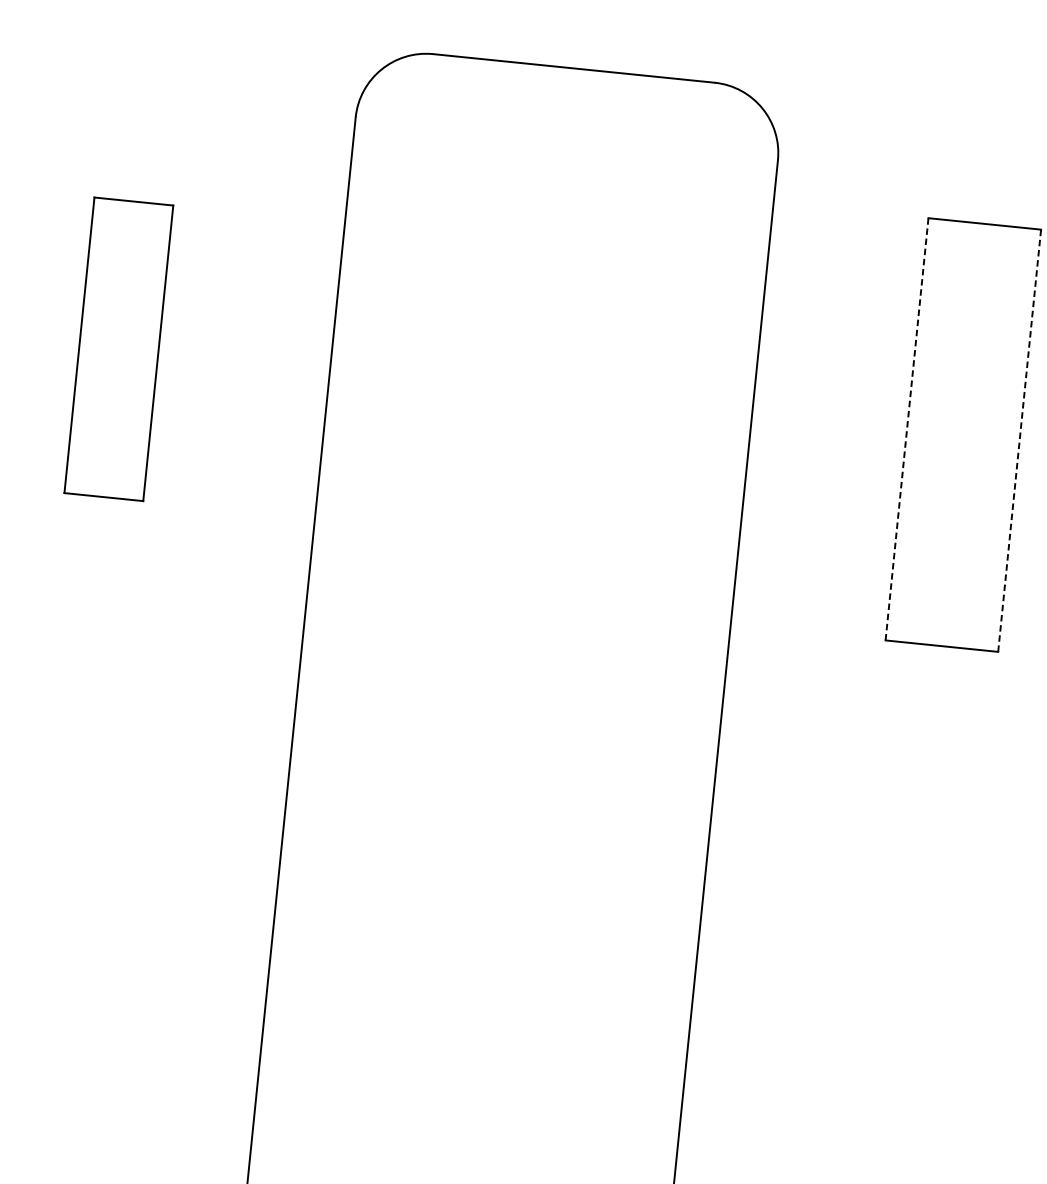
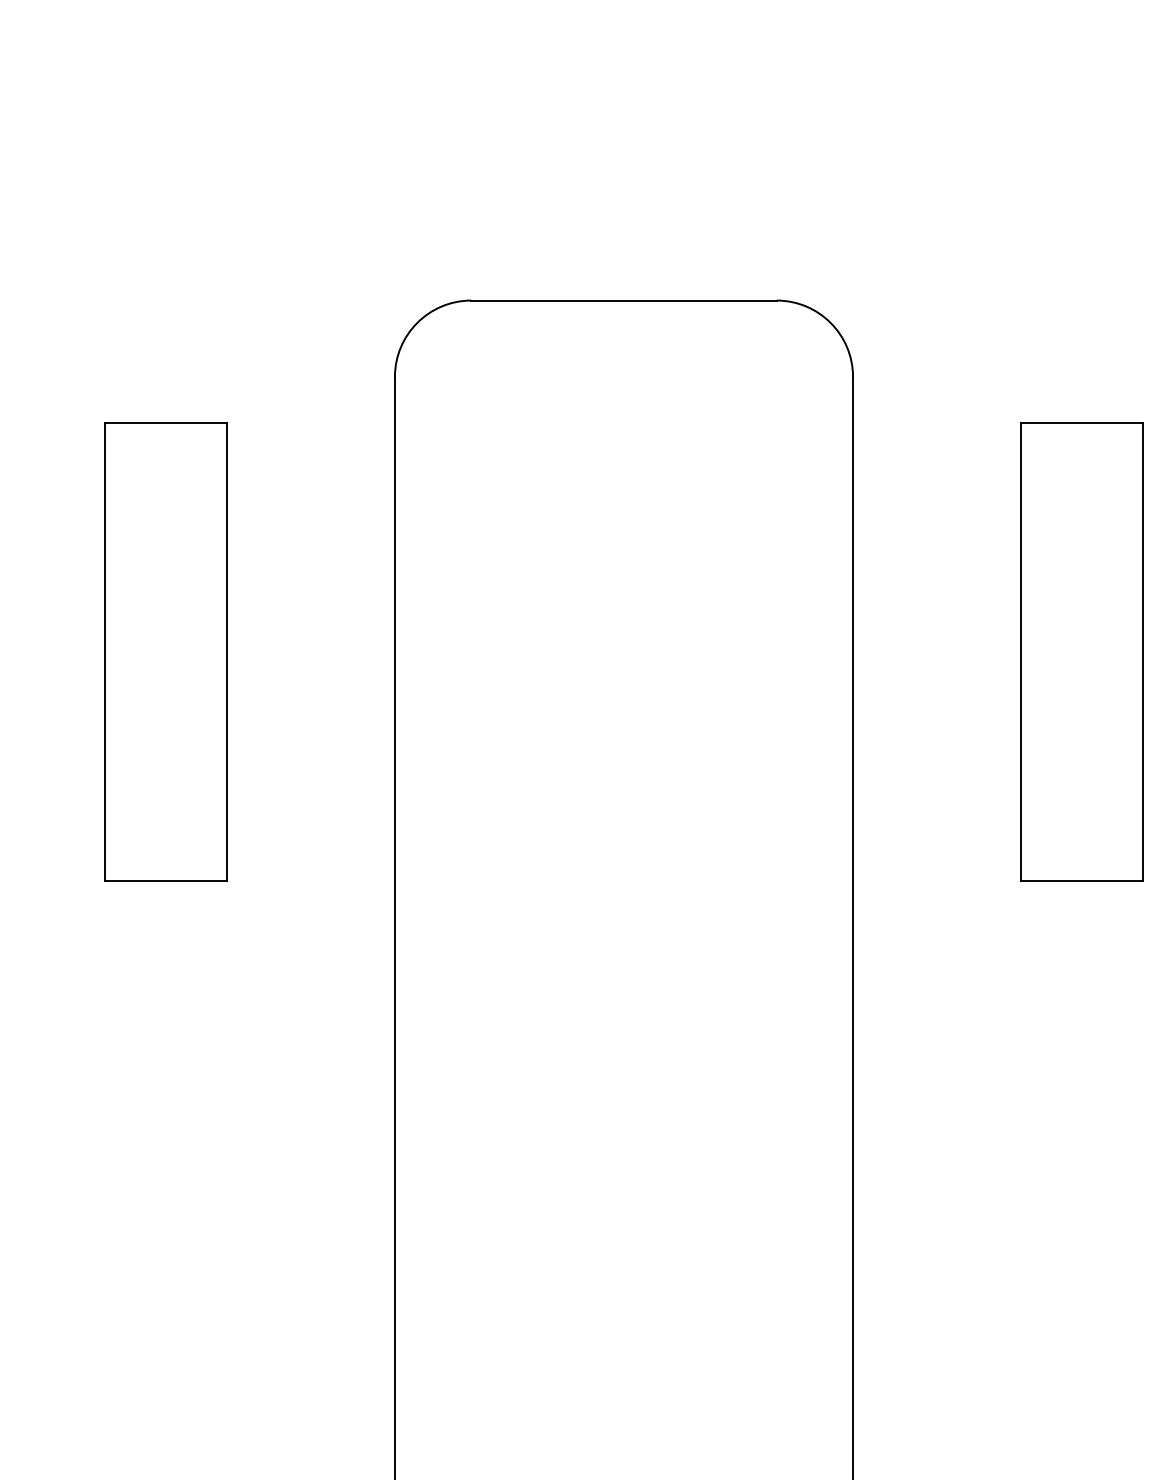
part: (118, 348) -> (165, 651), size x1.43
line: (907, 429) -> (1021, 651), dashed -> solid
line: (1019, 440) -> (1143, 651), dashed -> solid

